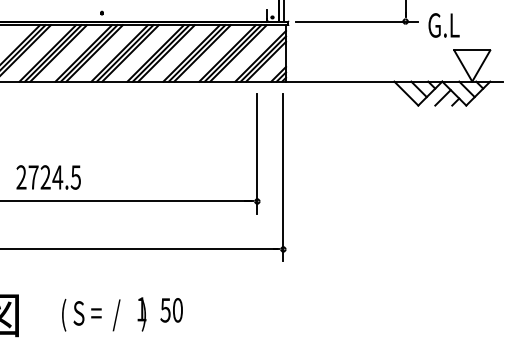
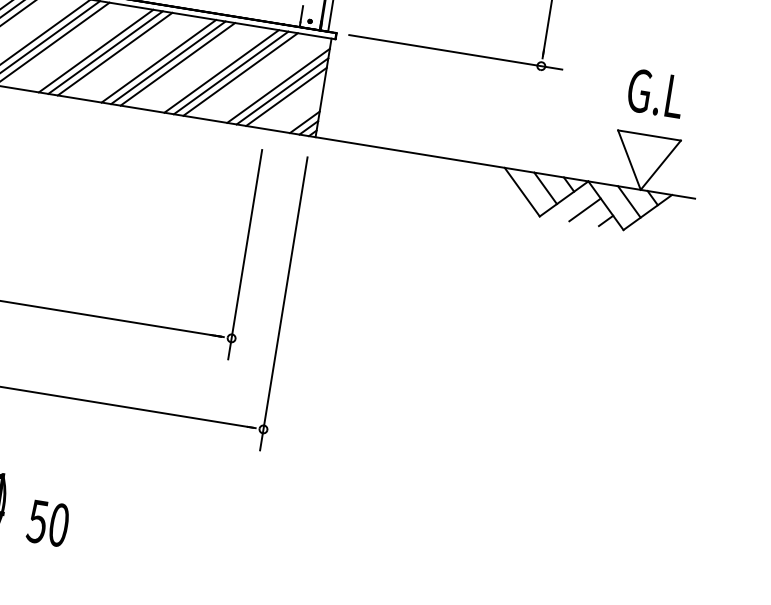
text: (443, 25) -> (654, 93), moved
text: (171, 310) -> (47, 523), moved

